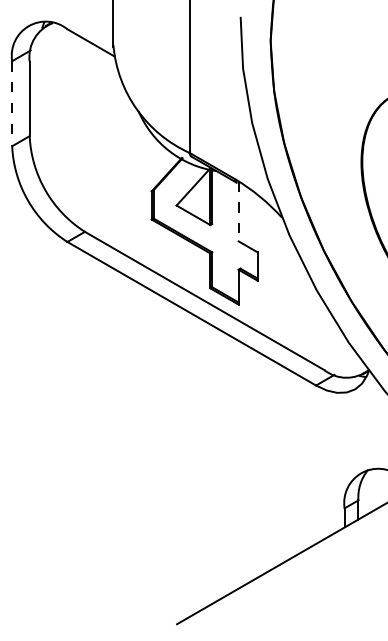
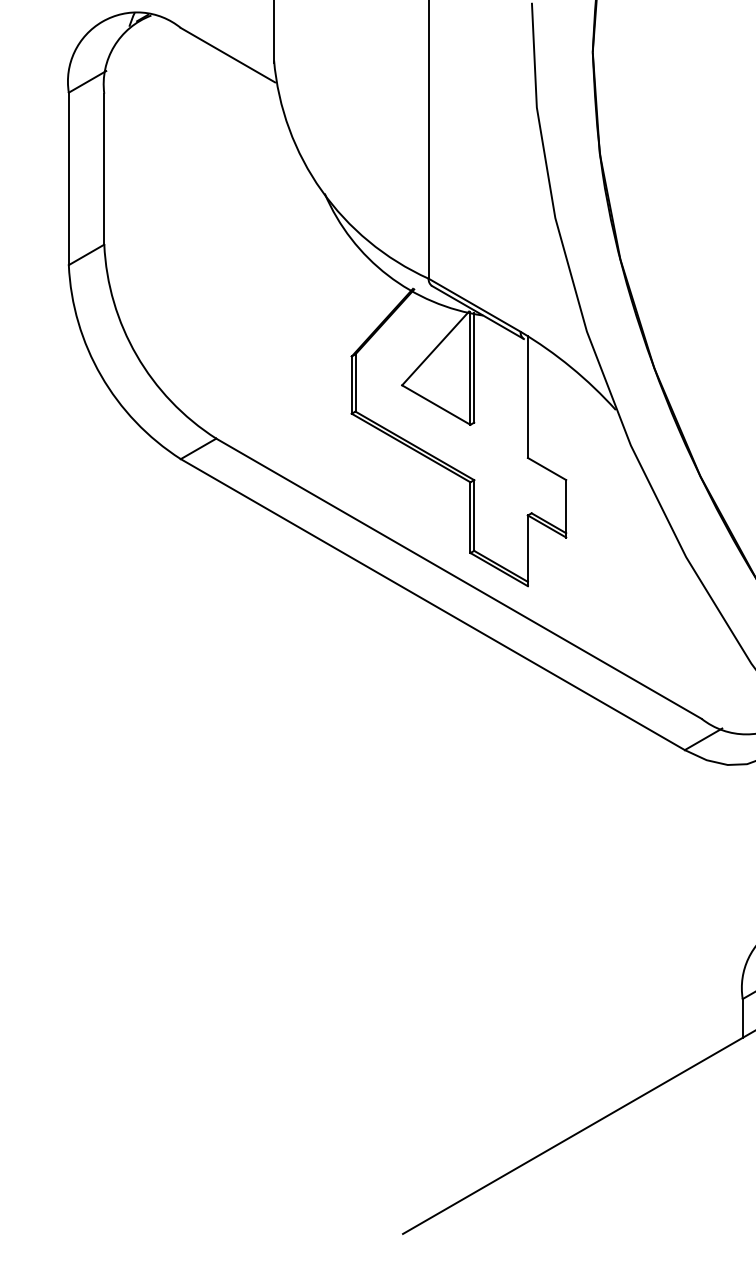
line: (12, 103) -> (69, 178), dashed -> solid
line: (238, 211) -> (527, 397), dashed -> solid

